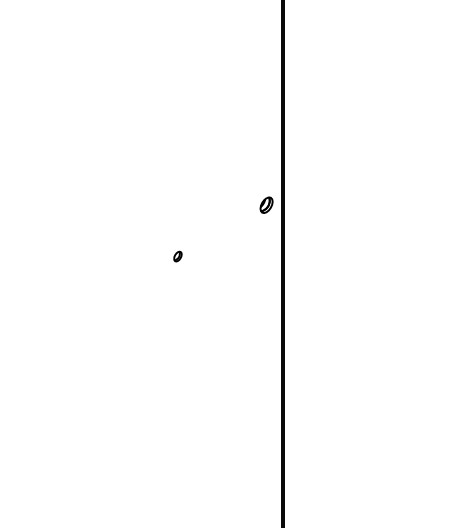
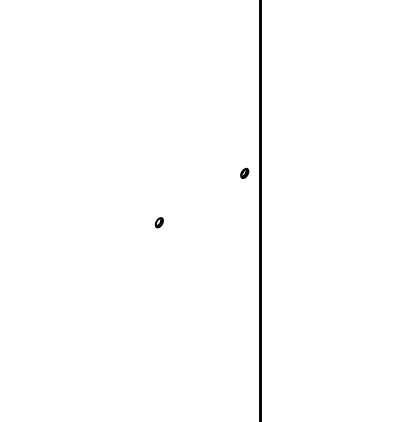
part: (266, 205) -> (244, 173), size x0.62

